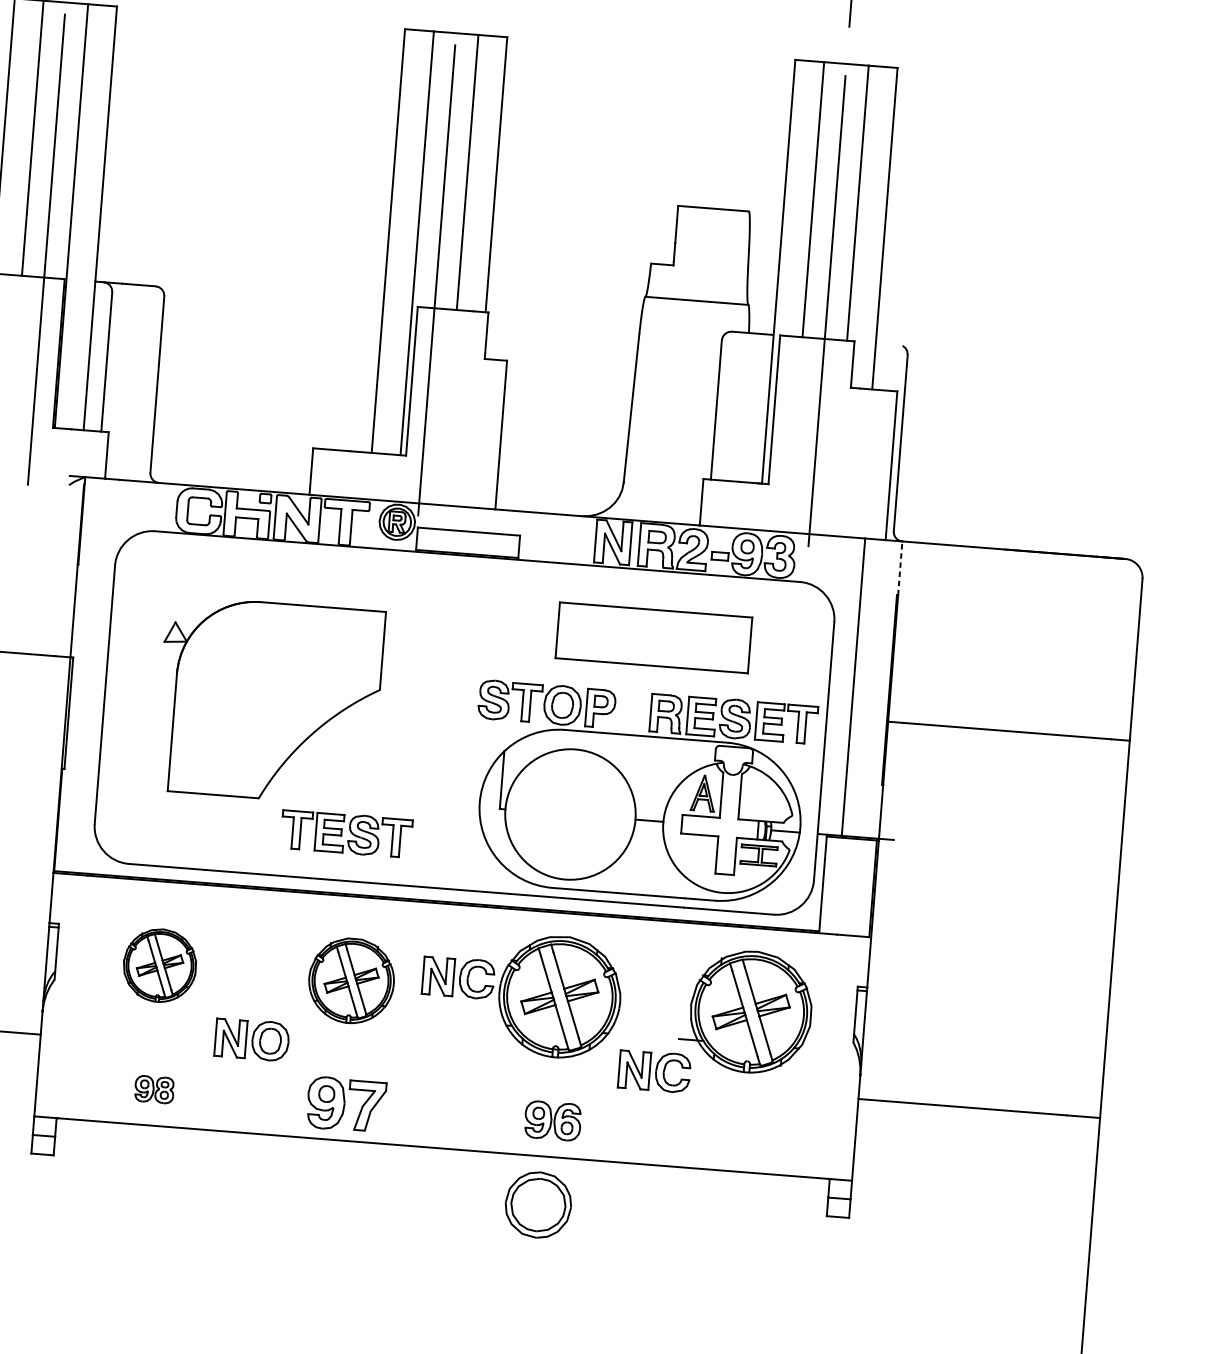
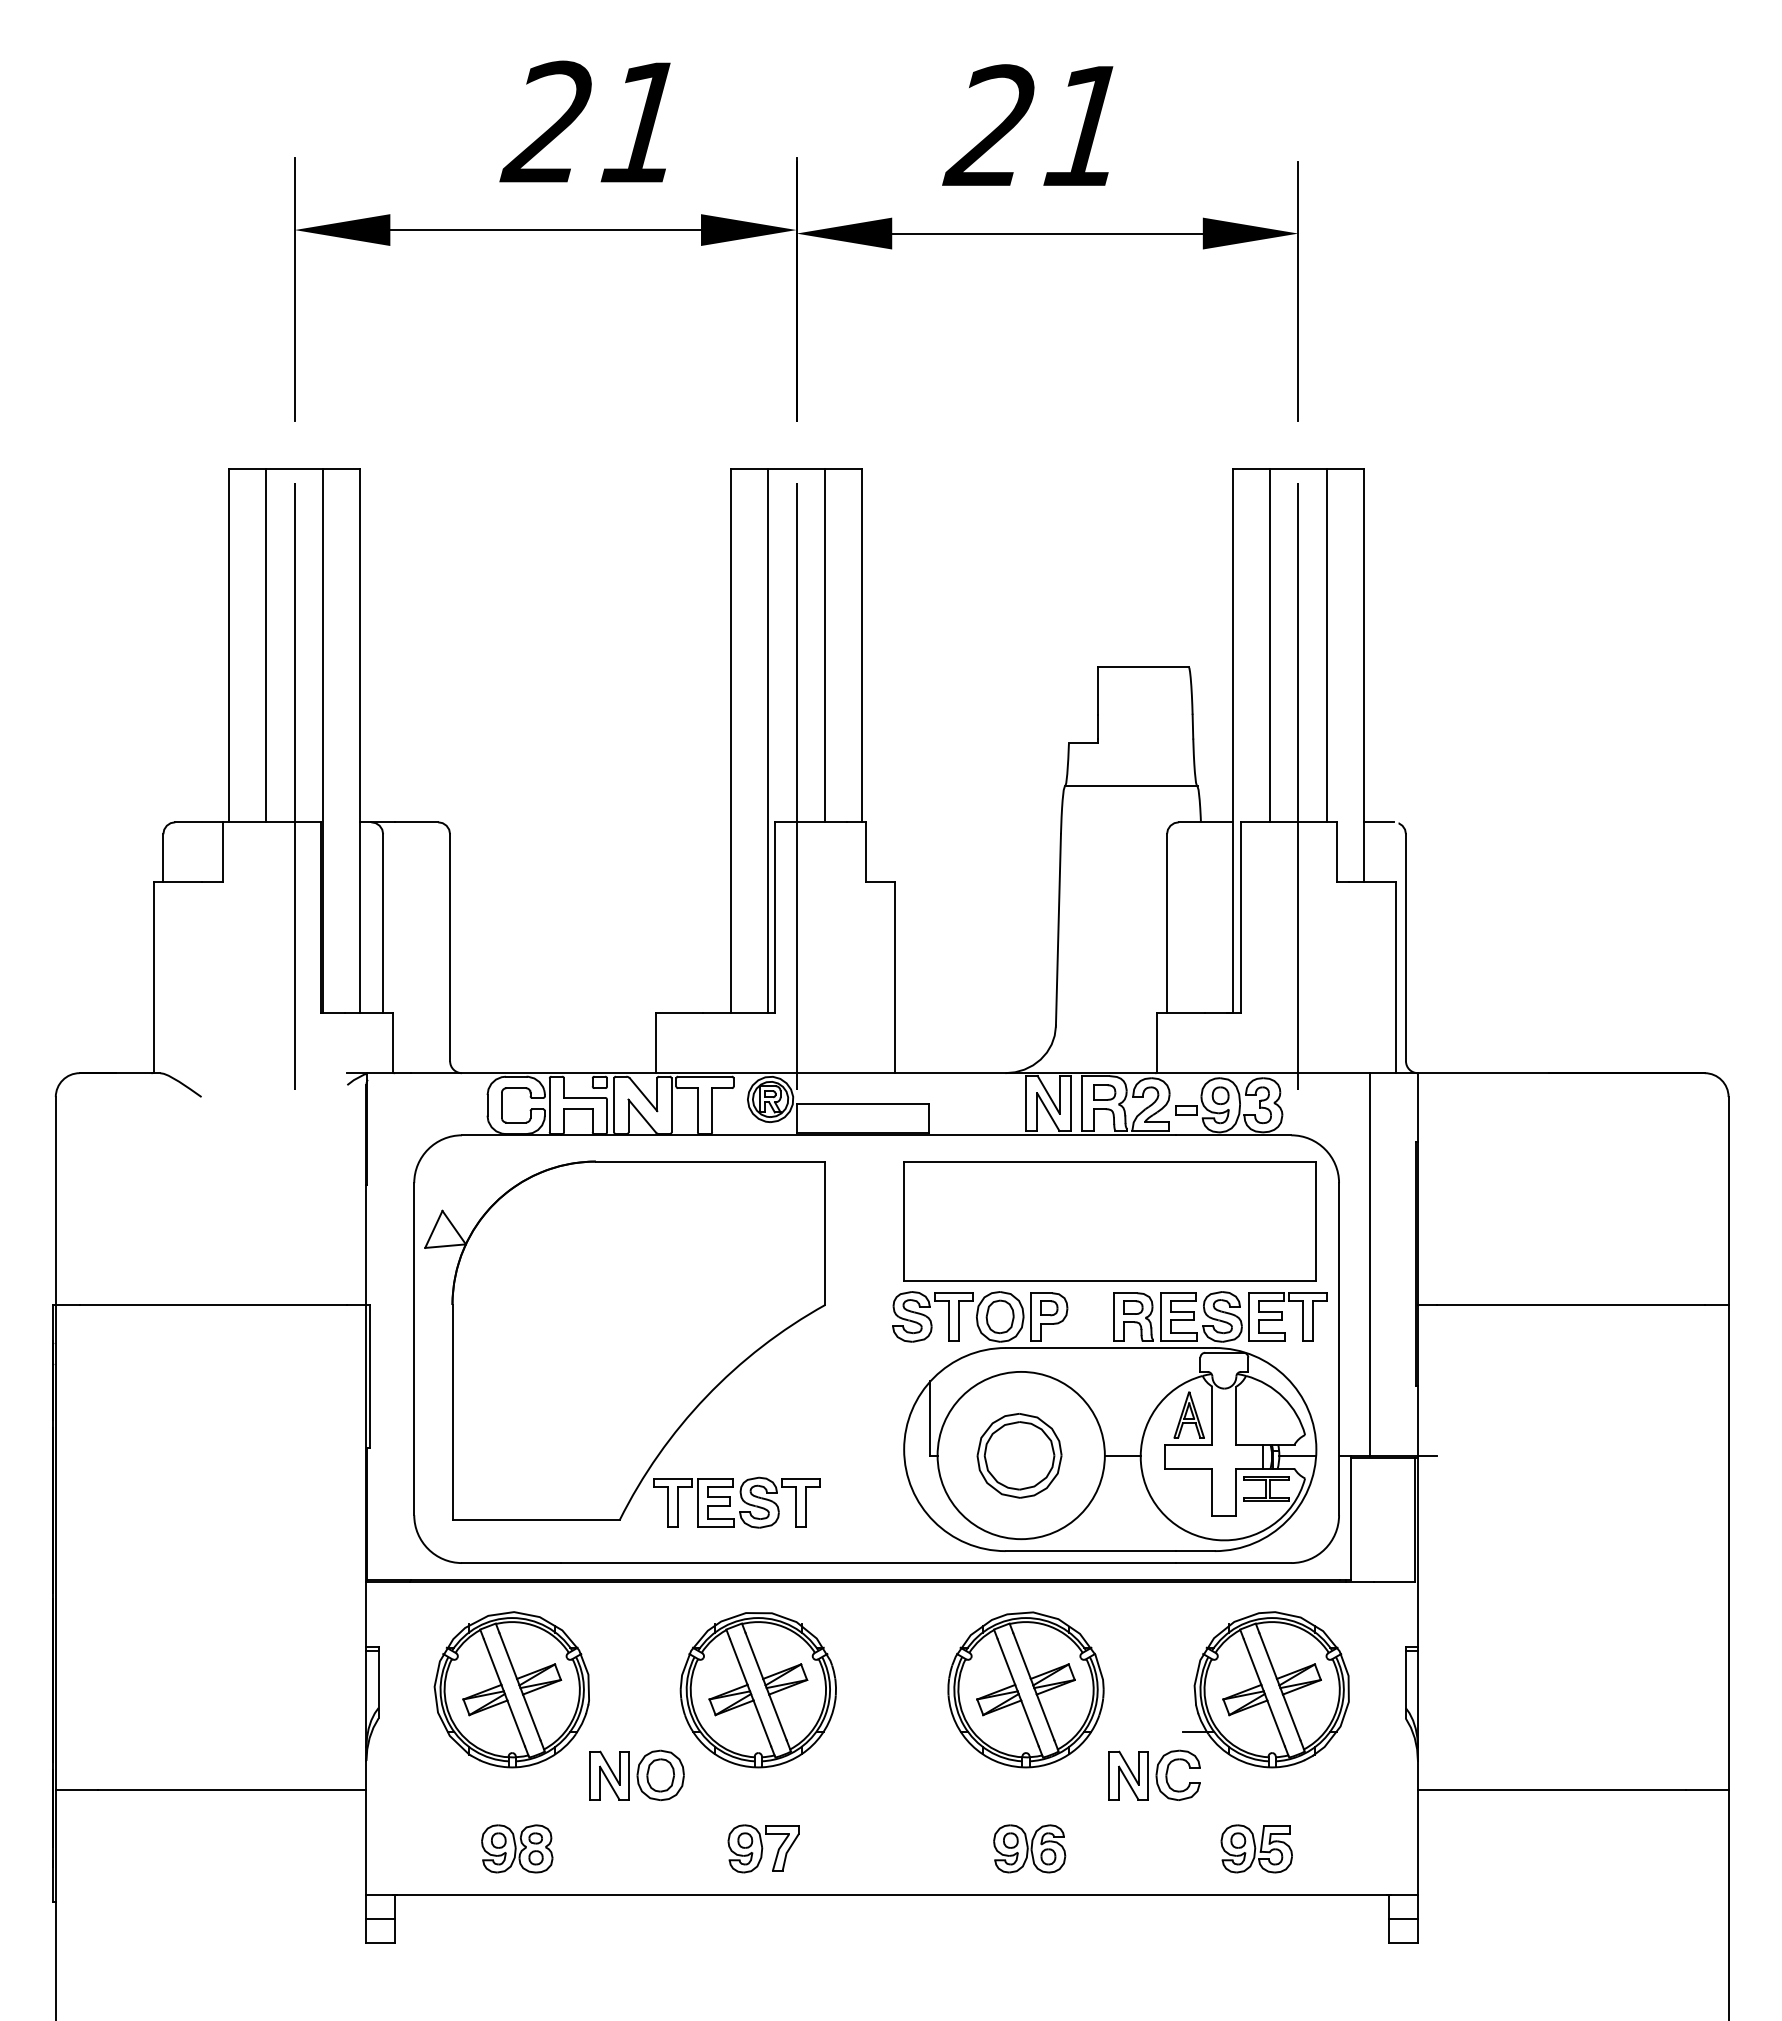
line: (887, 344) -> (1379, 822), added
line: (899, 568) -> (1417, 1107), dashed -> solid
part: (653, 637) -> (1109, 1221), size x1.67
part: (268, 700) -> (624, 1340), size x1.43
part: (159, 965) -> (511, 1689), size x1.67
part: (458, 977) -> (894, 1674), removed
part: (350, 981) -> (757, 1690), size x1.43
part: (154, 1089) -> (517, 1848), size x1.43
part: (345, 1104) -> (763, 1848), size x0.71
part: (729, 1134) -> (1256, 1848), added
part: (538, 1204) -> (1019, 1455), moved

